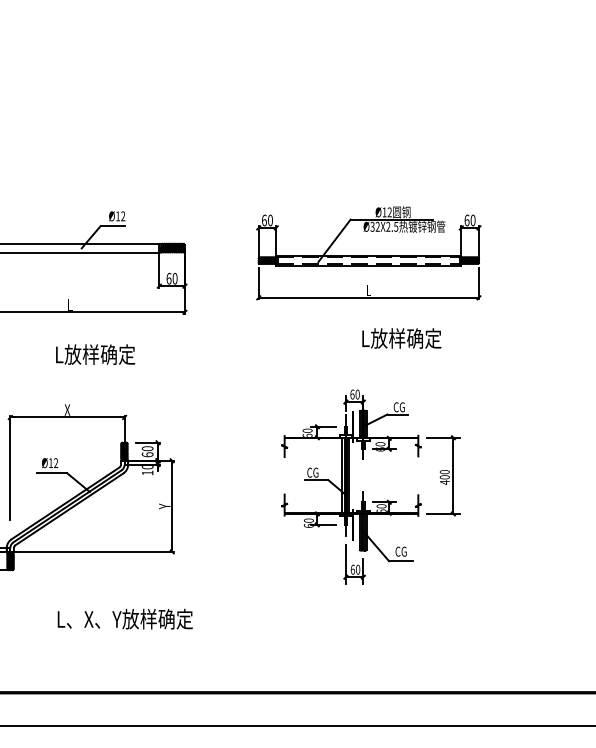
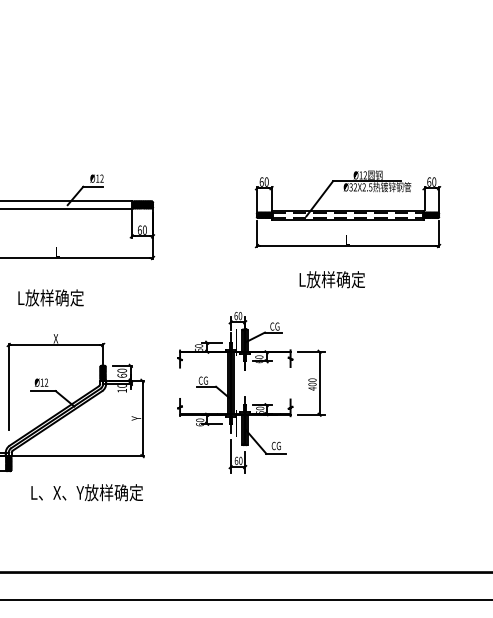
part: (368, 253) -> (347, 209), moved
text: (95, 354) -> (50, 297), moved
part: (363, 491) -> (245, 396), moved
text: (124, 618) -> (86, 492), moved

